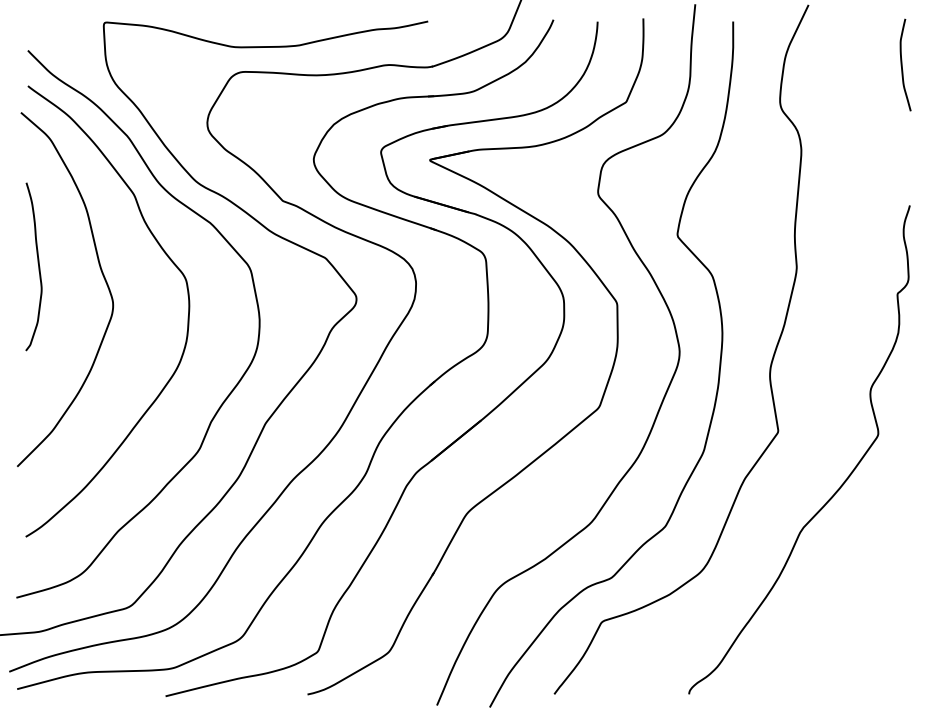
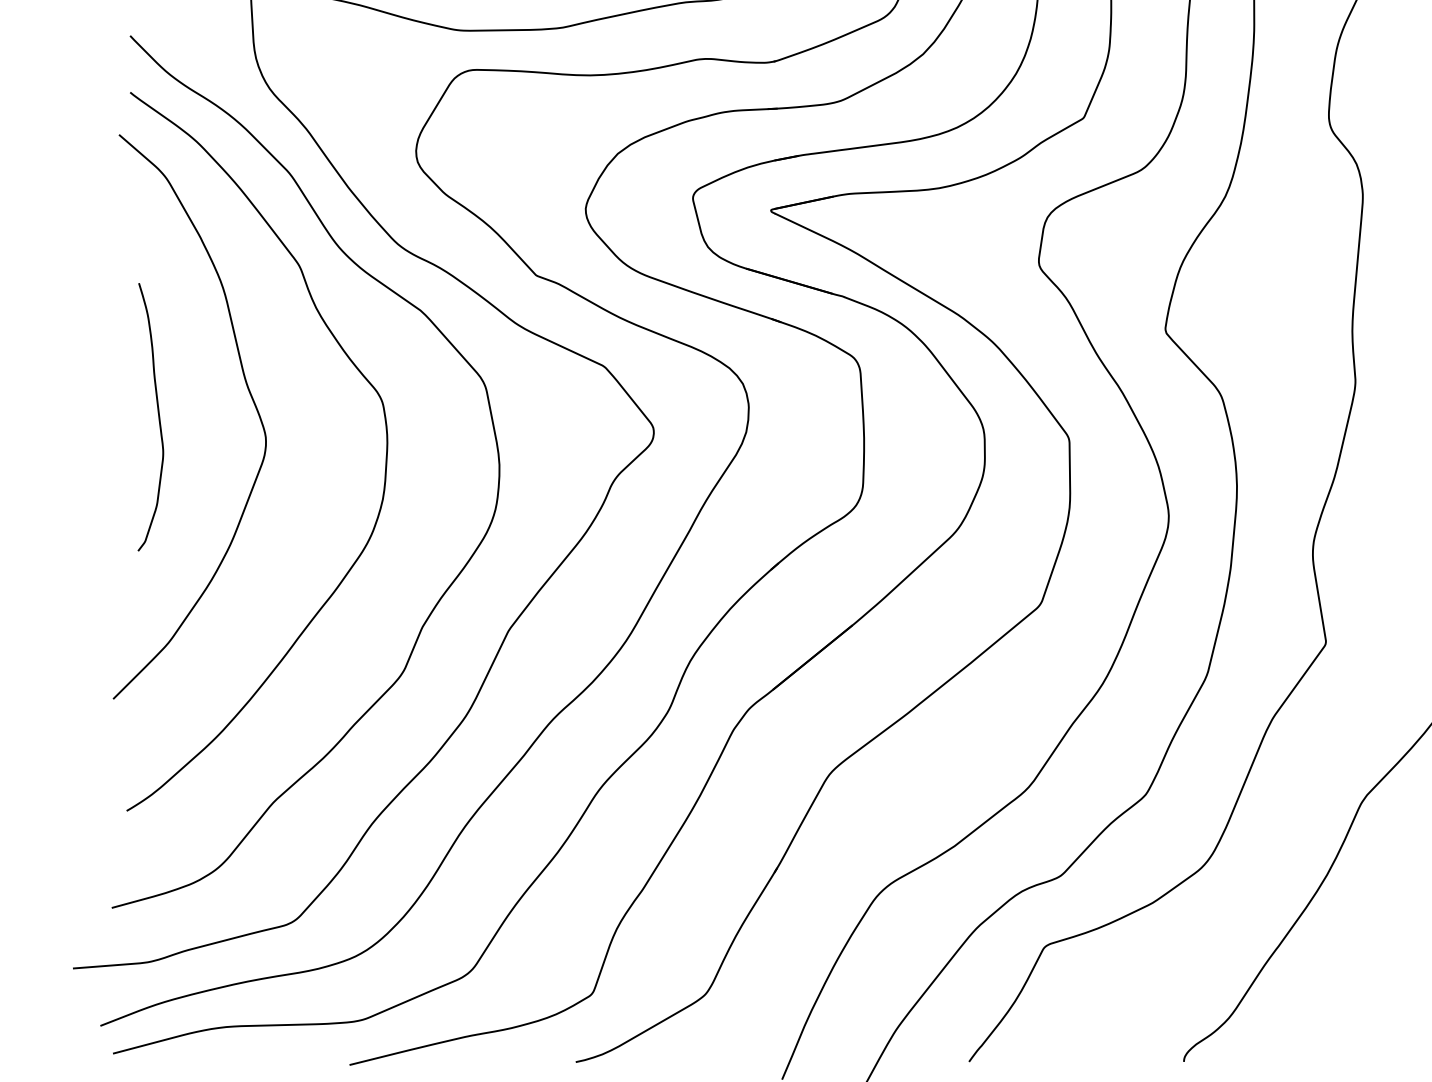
curve: (37, 263) -> (156, 411), moved

